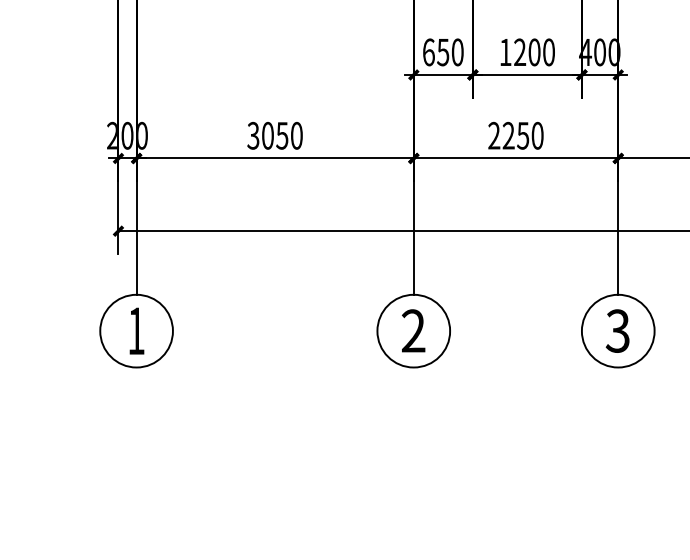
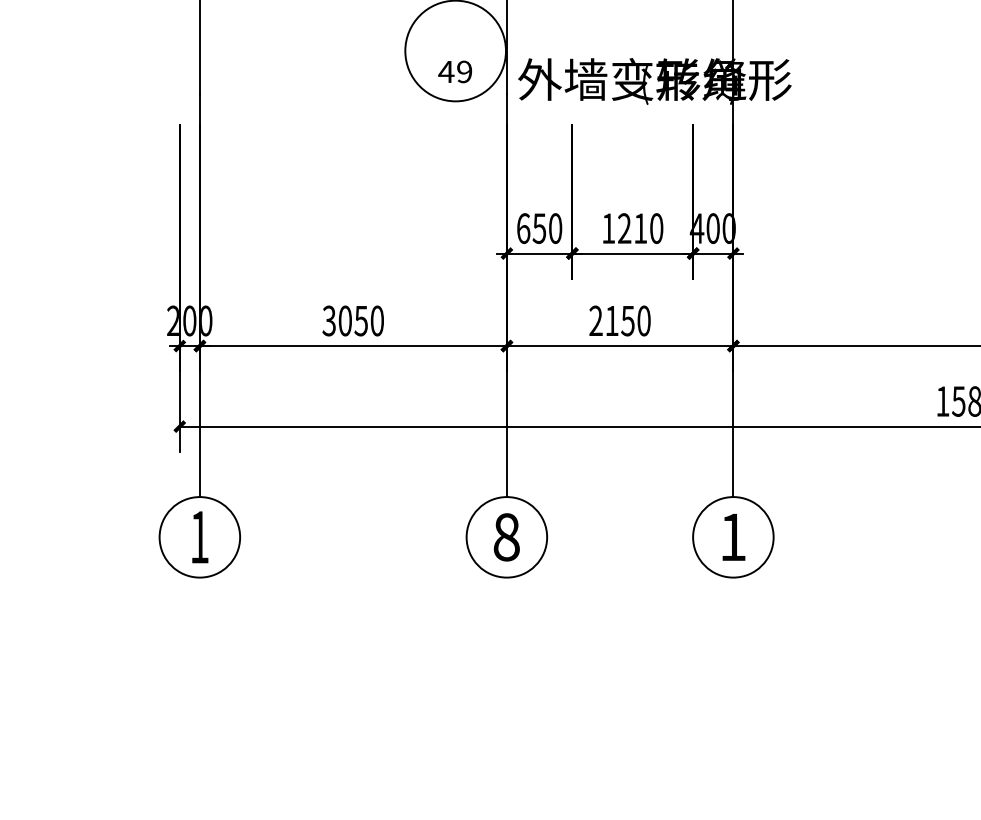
text: (534, 52) -> (640, 228), 1200 -> 1210
text: (508, 135) -> (611, 320), 2250 -> 2150
text: (413, 331) -> (506, 537), 2 -> 8
text: (617, 331) -> (732, 537), 3 -> 1

